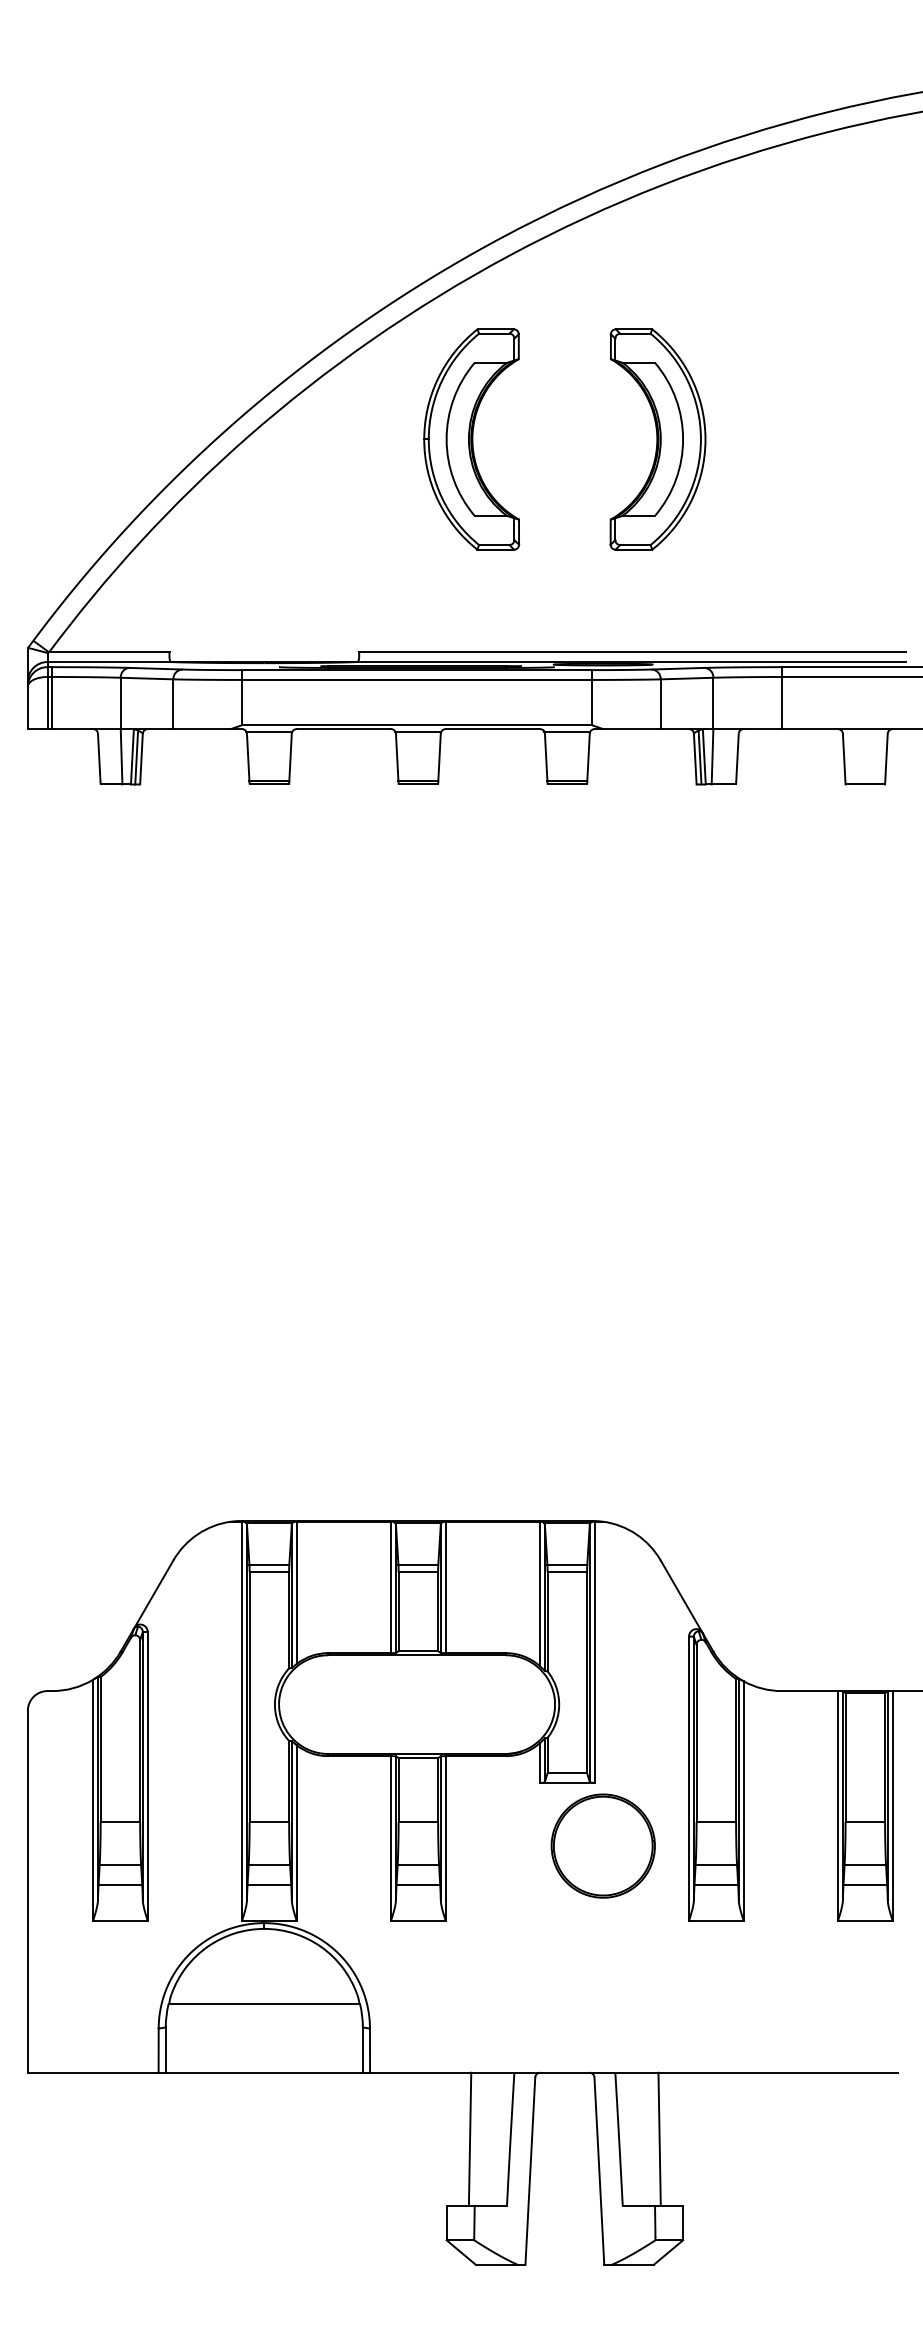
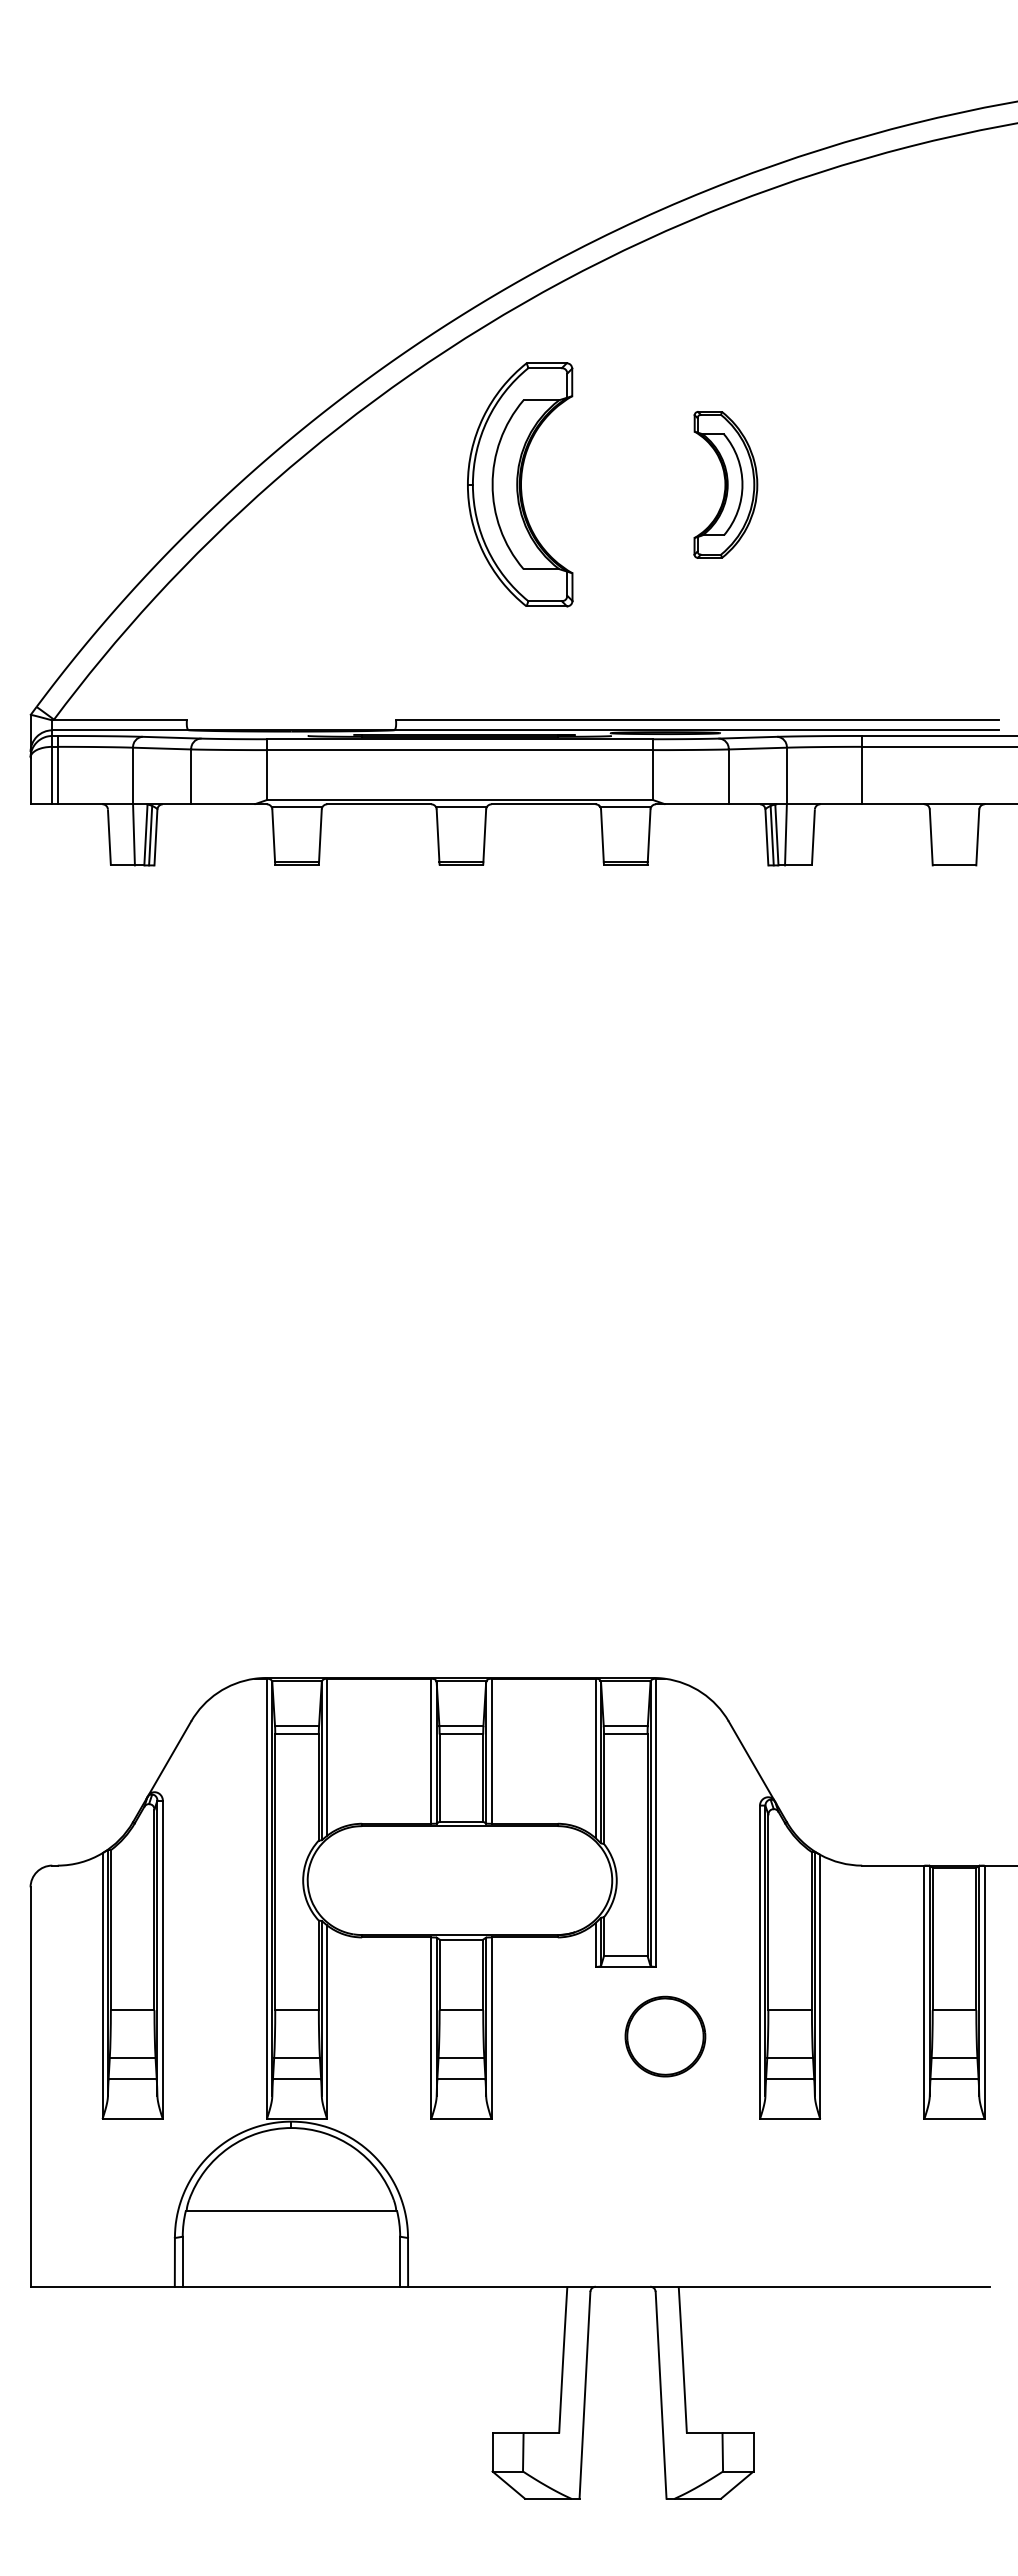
part: (657, 439) -> (725, 484), size x0.6
part: (603, 1845) -> (665, 2036), size x0.7
line: (470, 2138) -> (518, 2359), removed
line: (659, 2138) -> (727, 2359), removed

